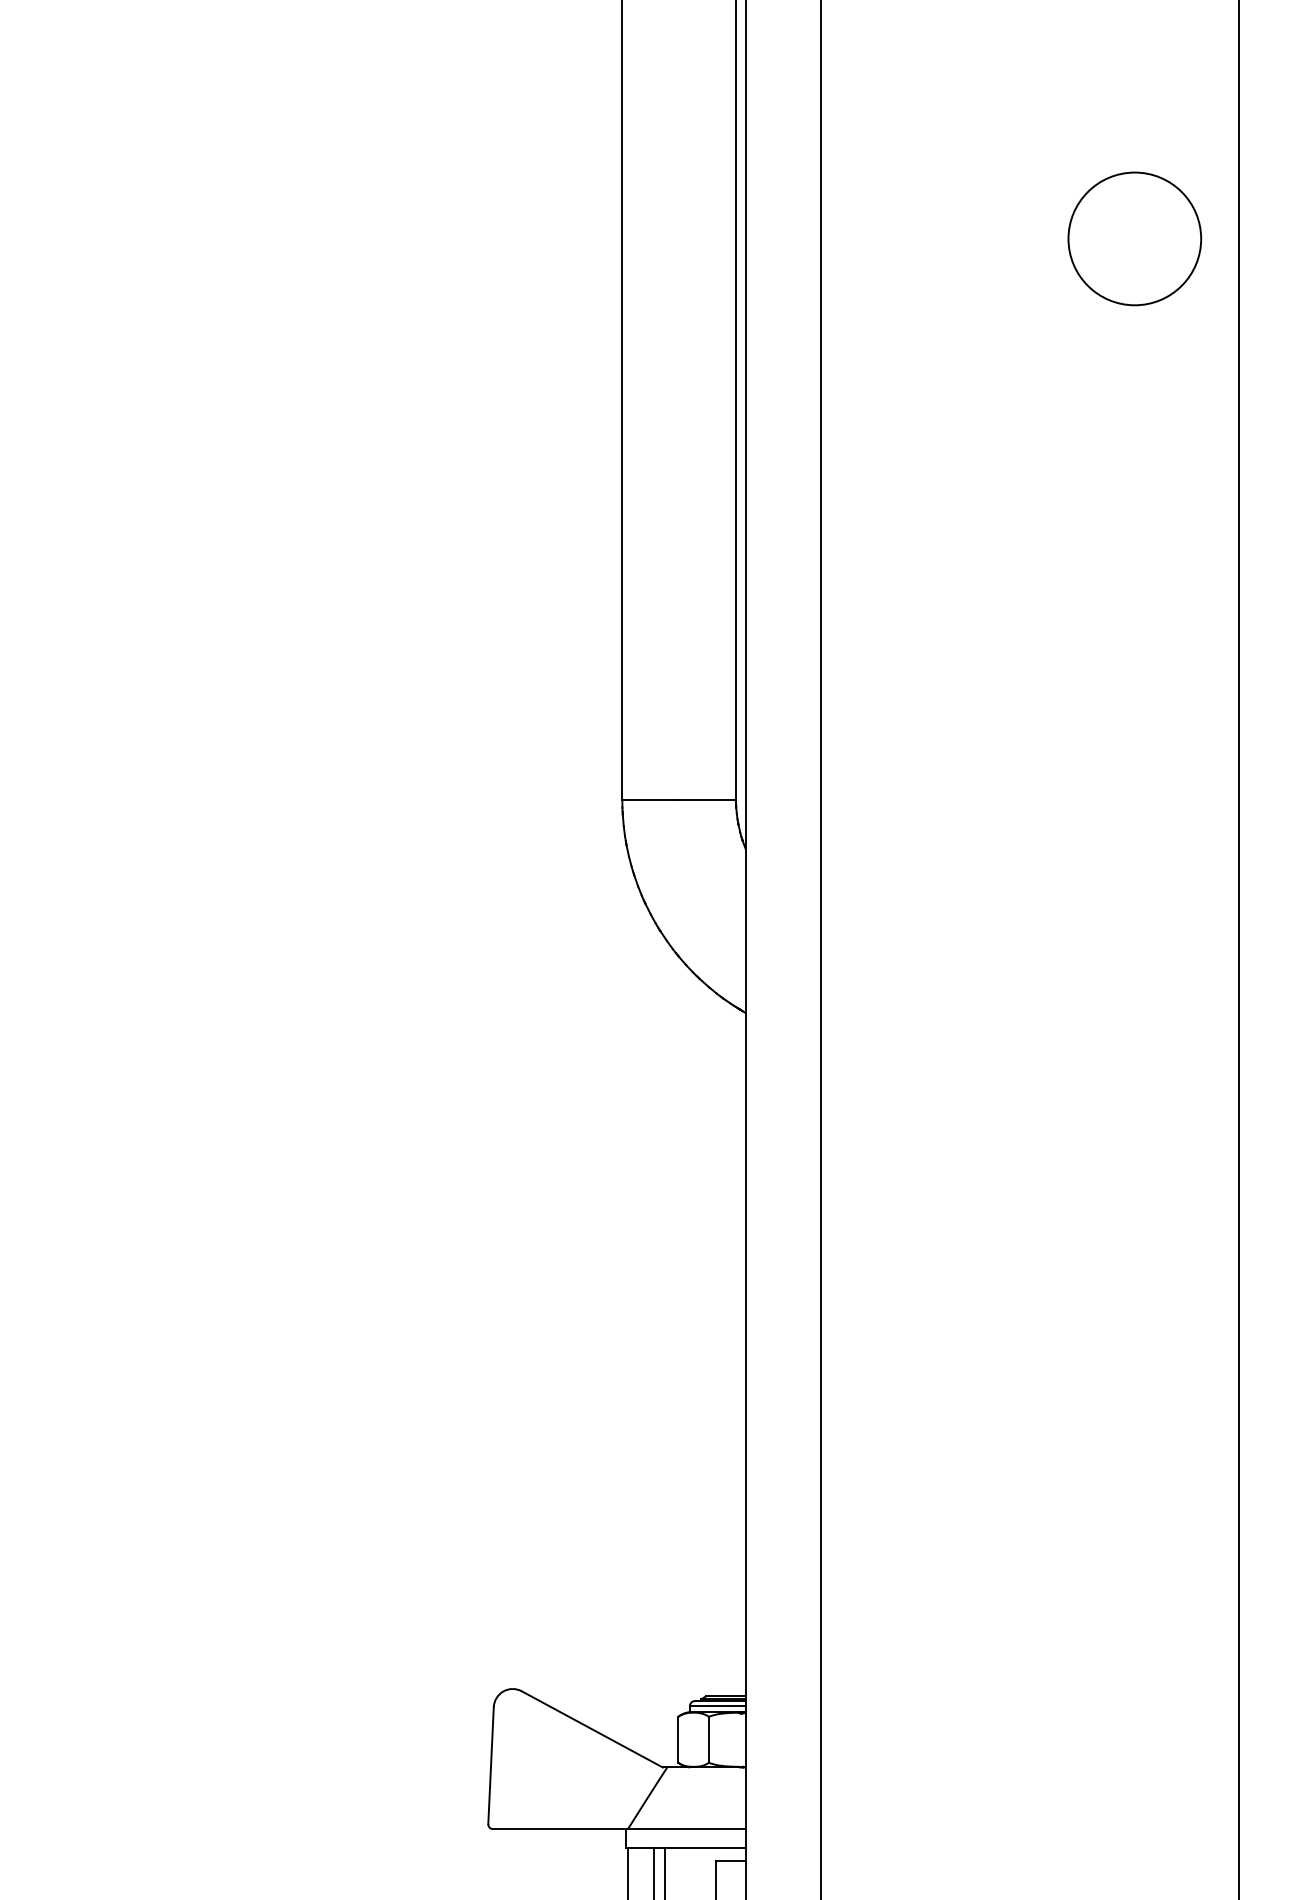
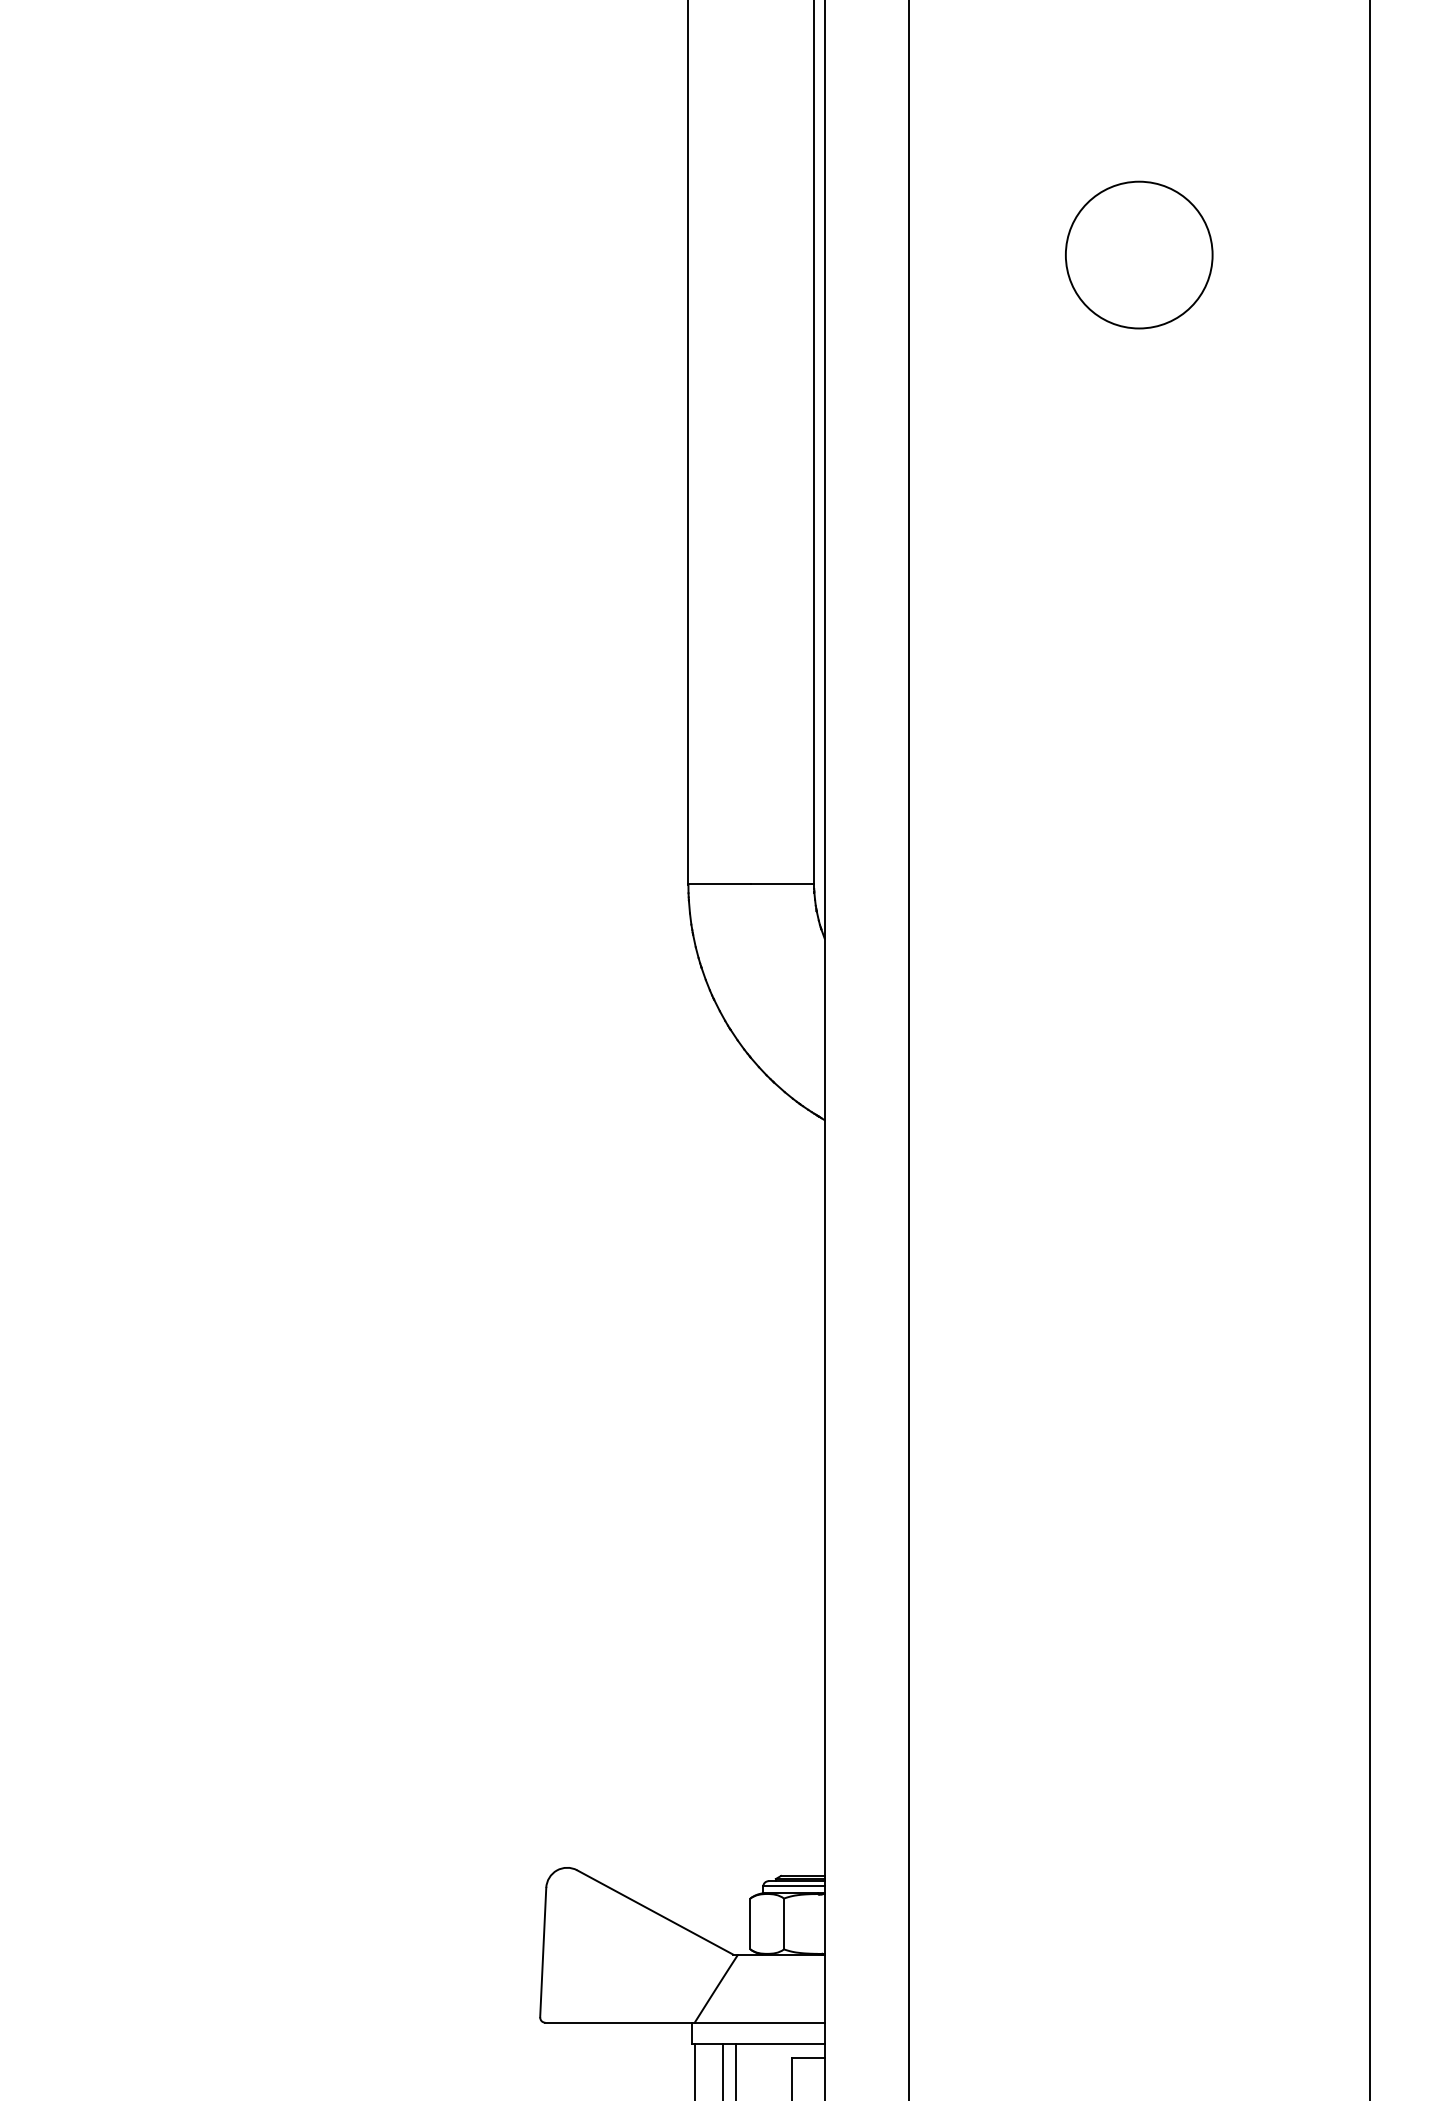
circle: (1135, 238) -> (1139, 254), moved

